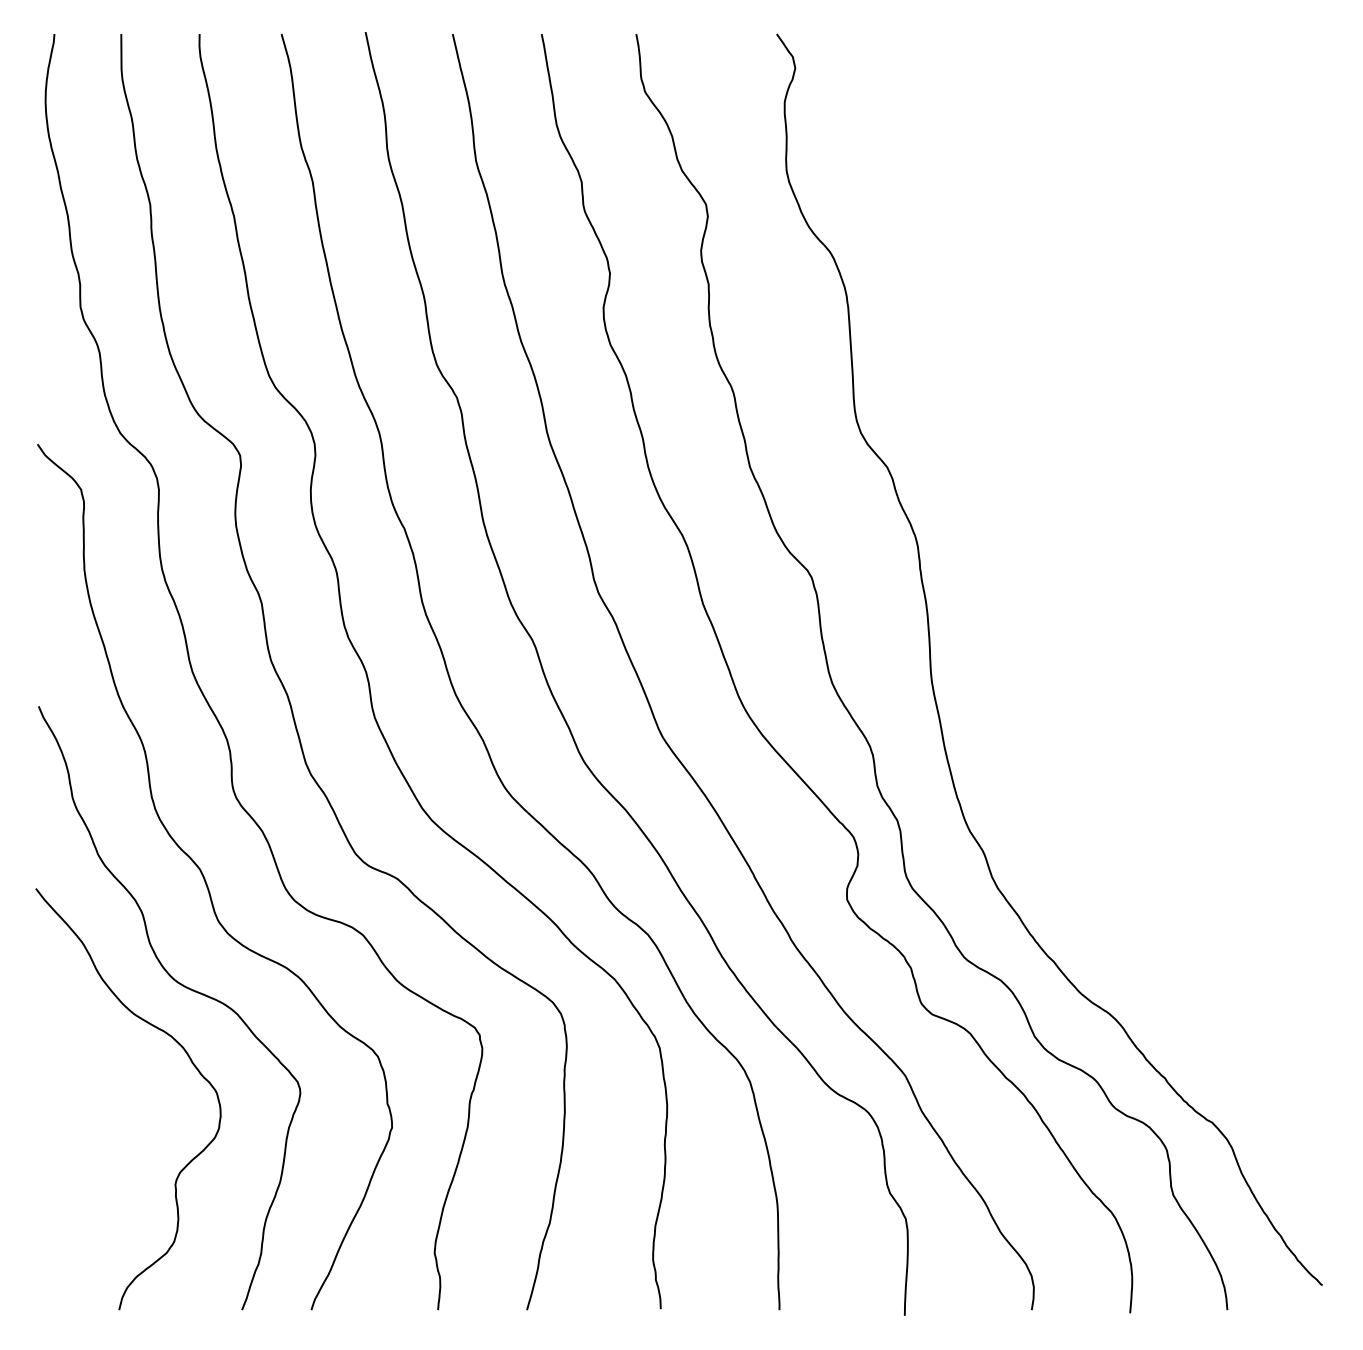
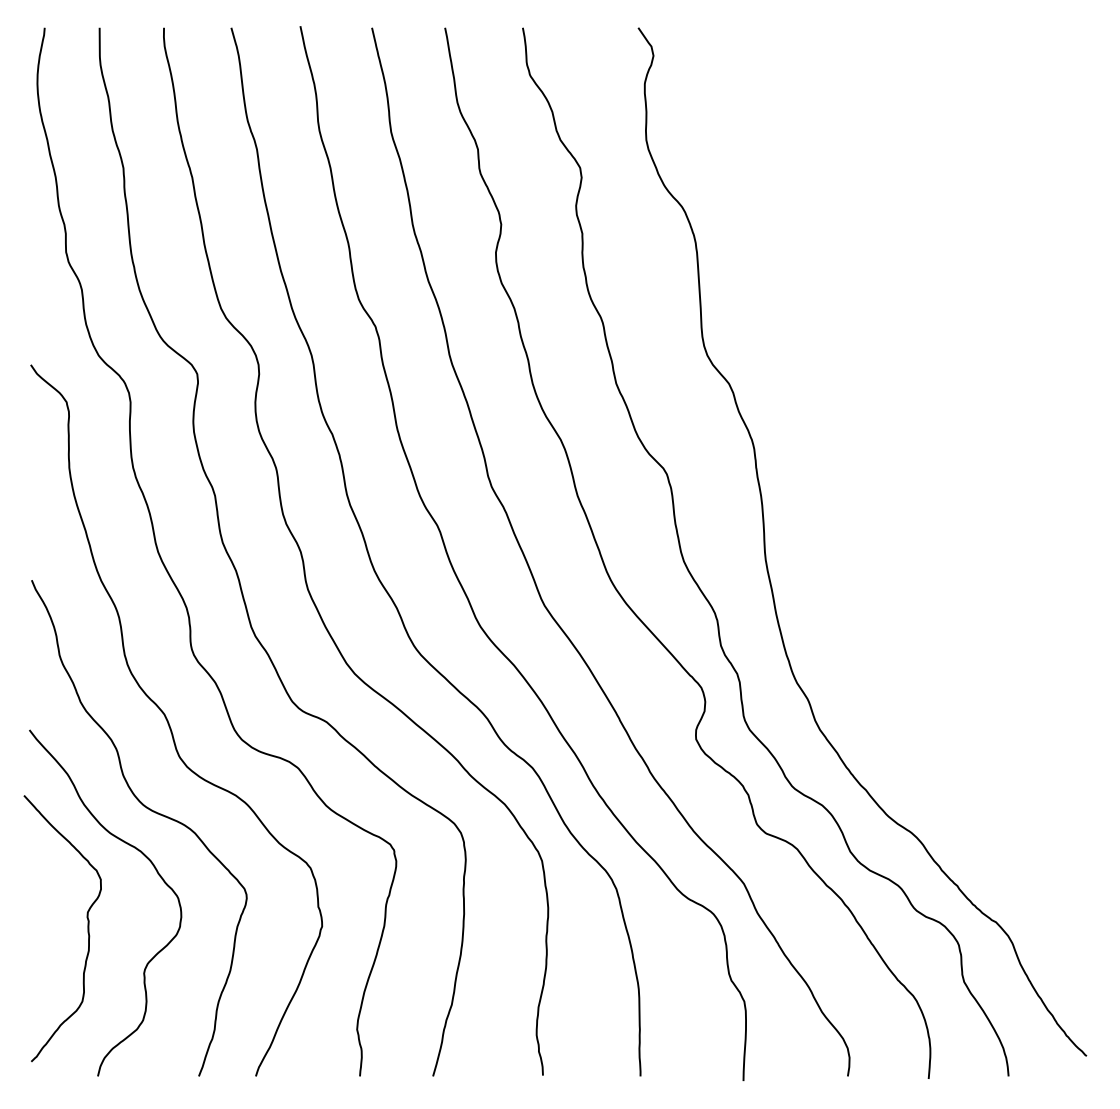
curve: (106, 1130) -> (87, 928), added

